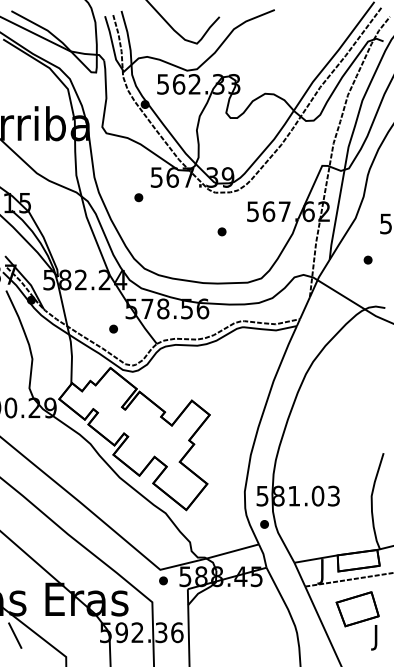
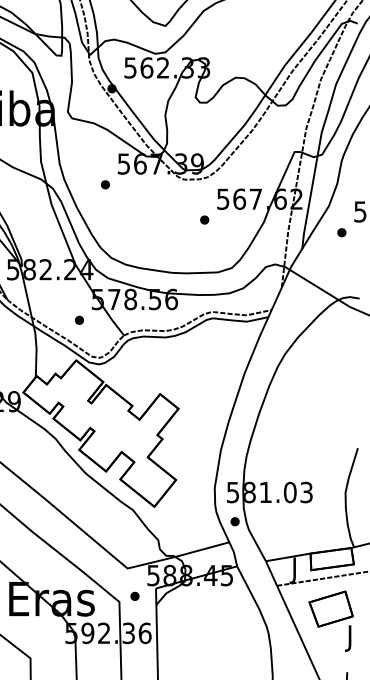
part: (221, 231) -> (204, 219), moved
part: (367, 259) -> (341, 232), moved
part: (163, 580) -> (135, 596), moved

